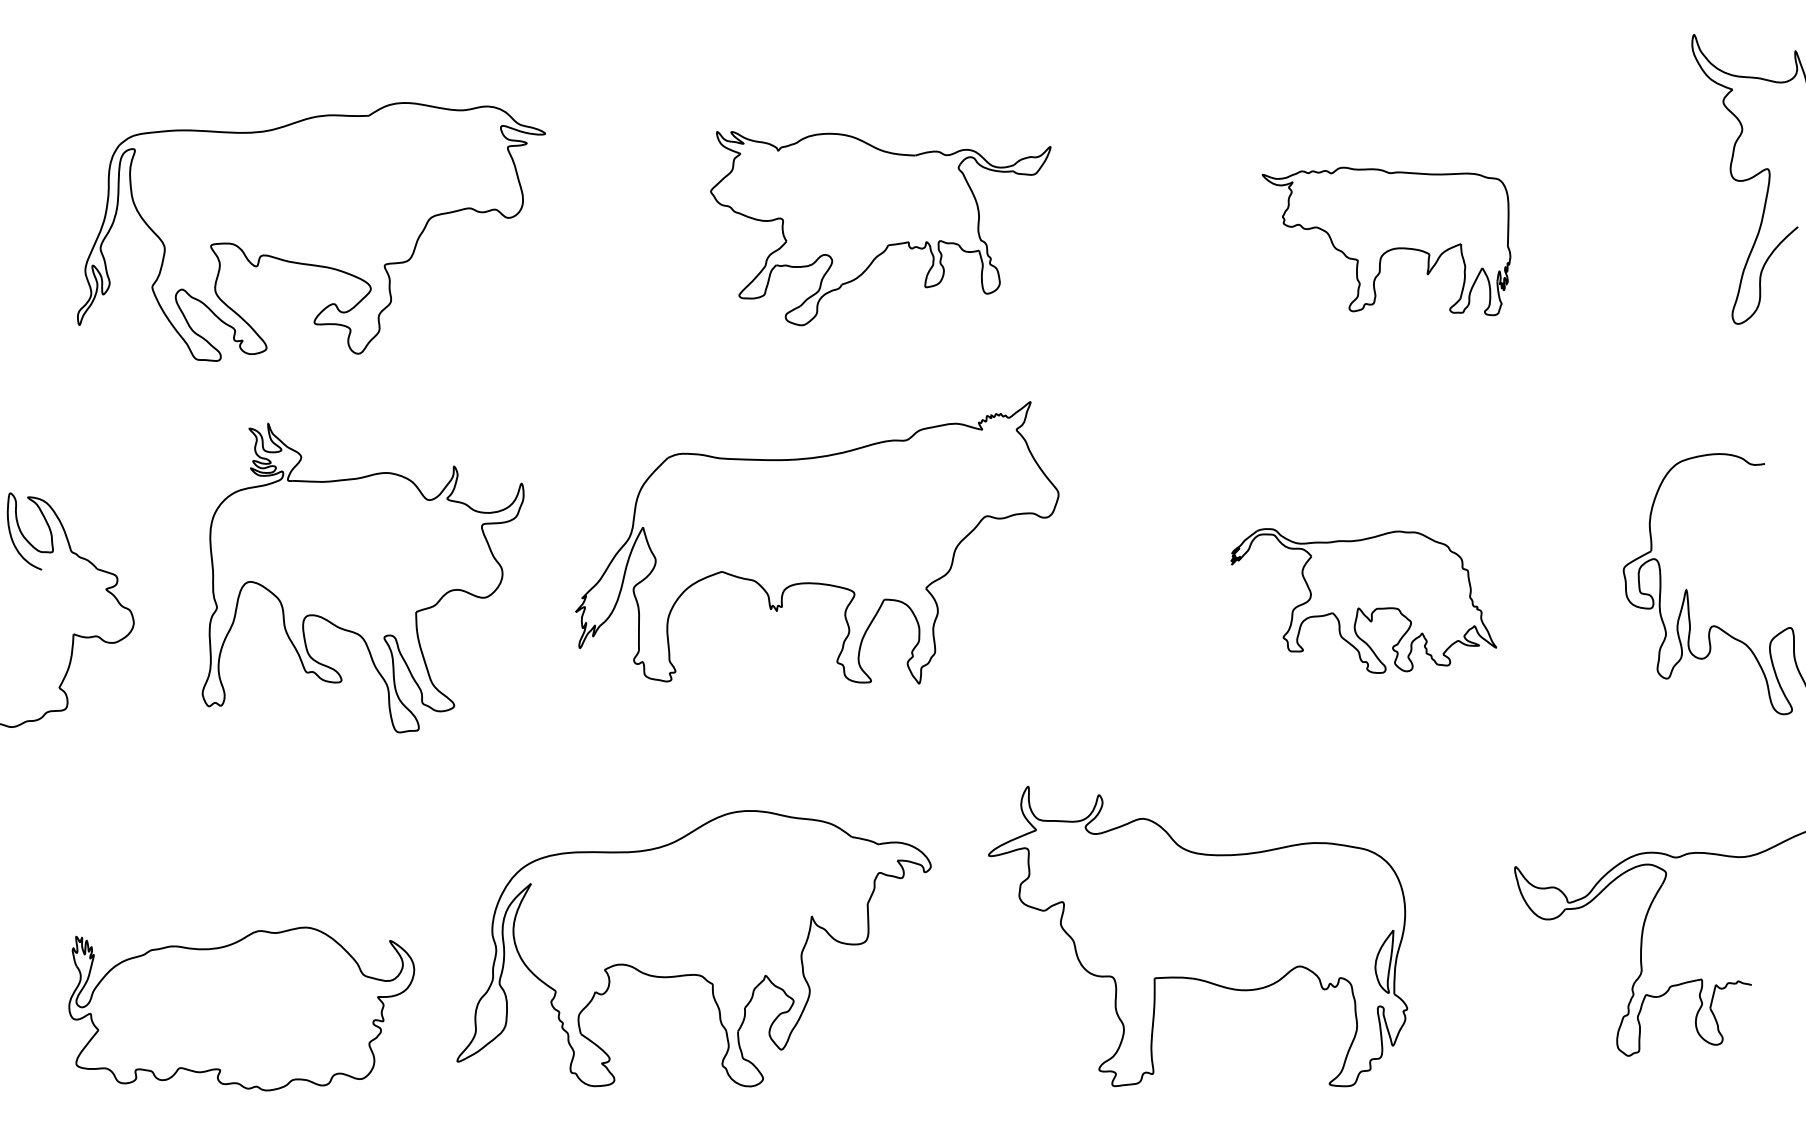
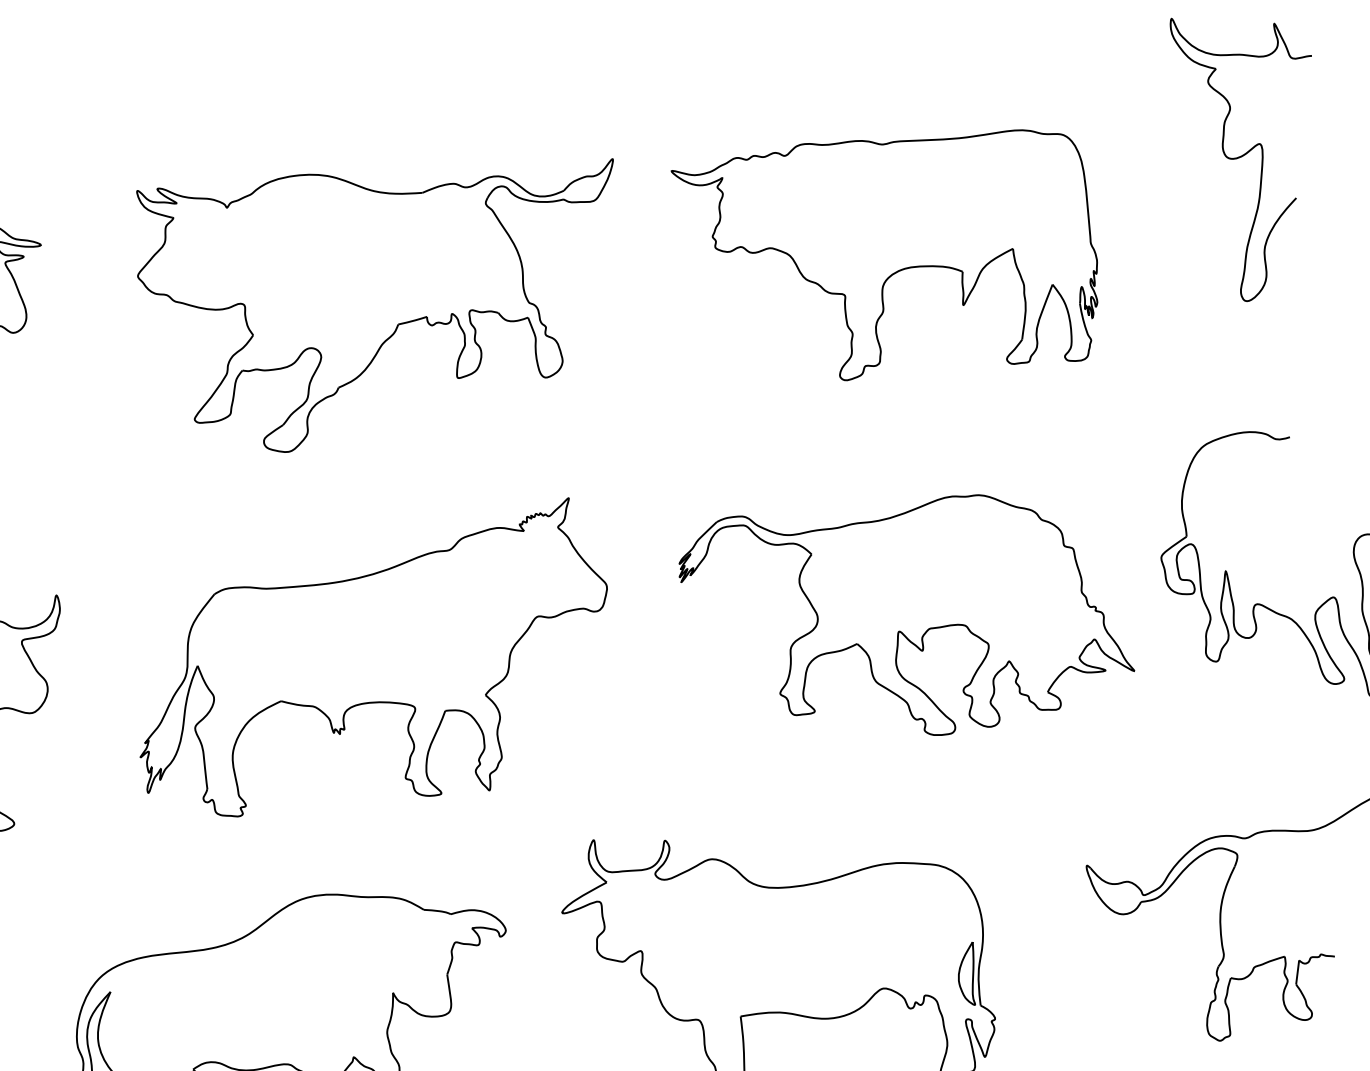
part: (880, 228) -> (384, 301), size x1.43
part: (1386, 241) -> (888, 258), size x1.67
part: (817, 542) -> (372, 661), moved
part: (1363, 600) -> (906, 617), size x1.67

